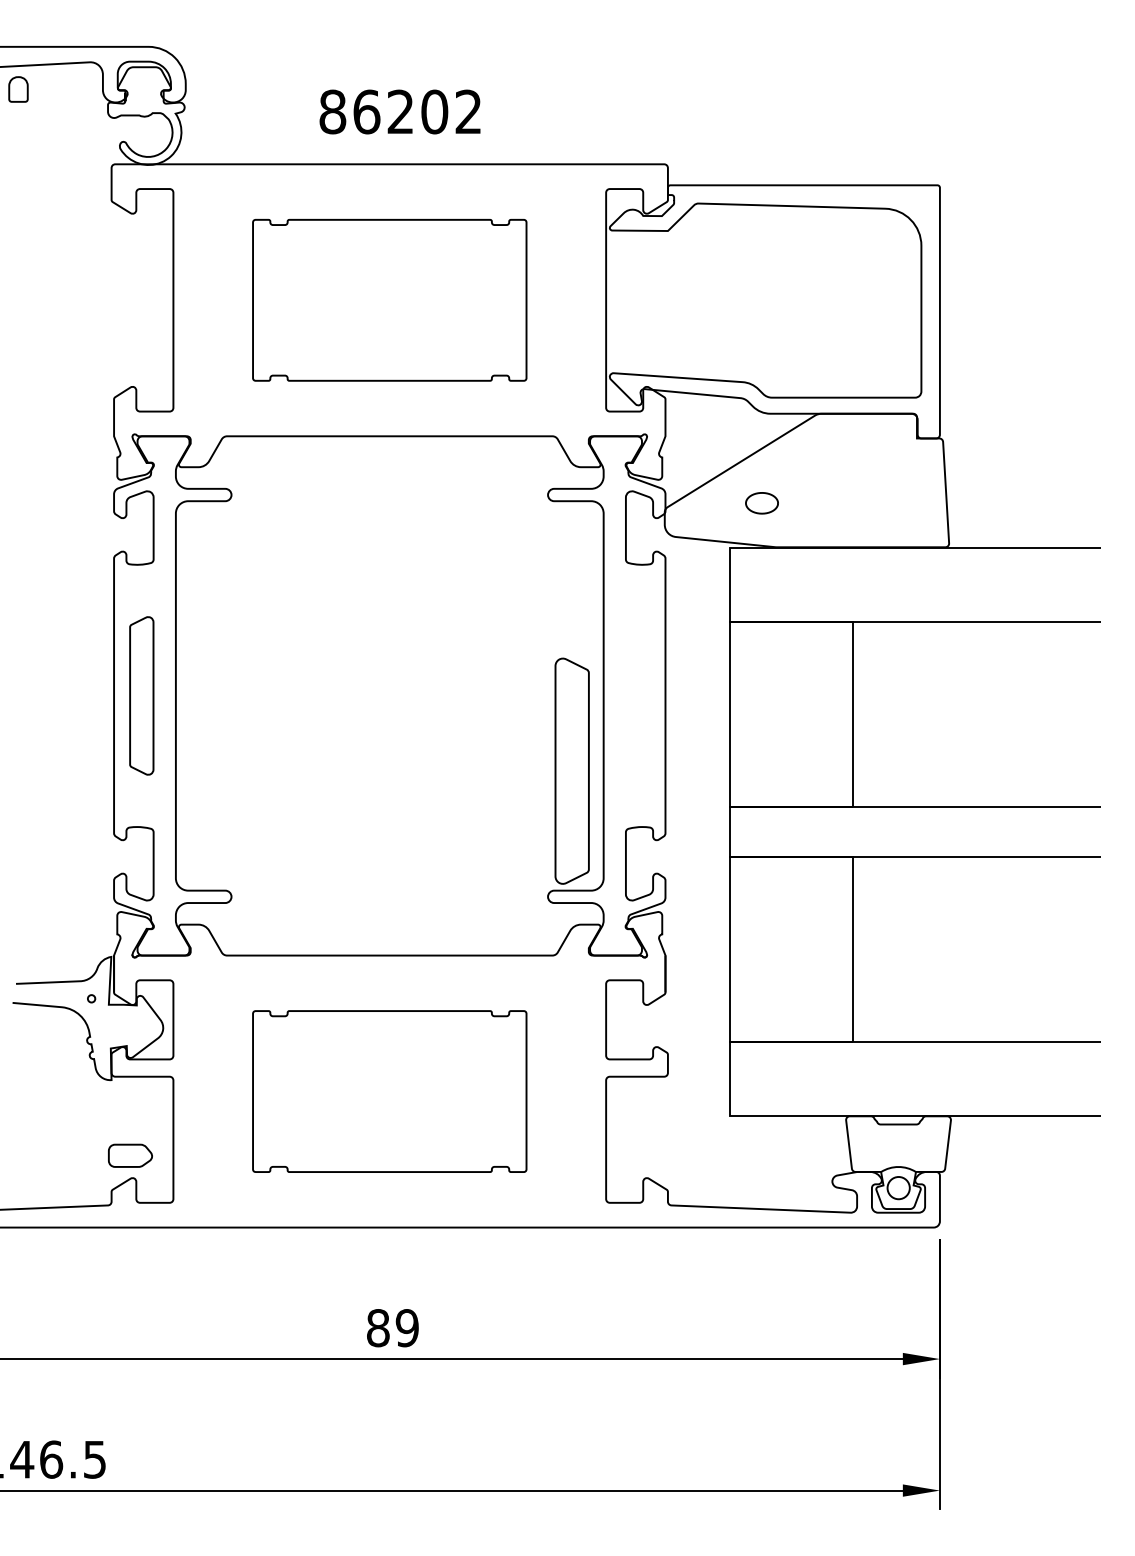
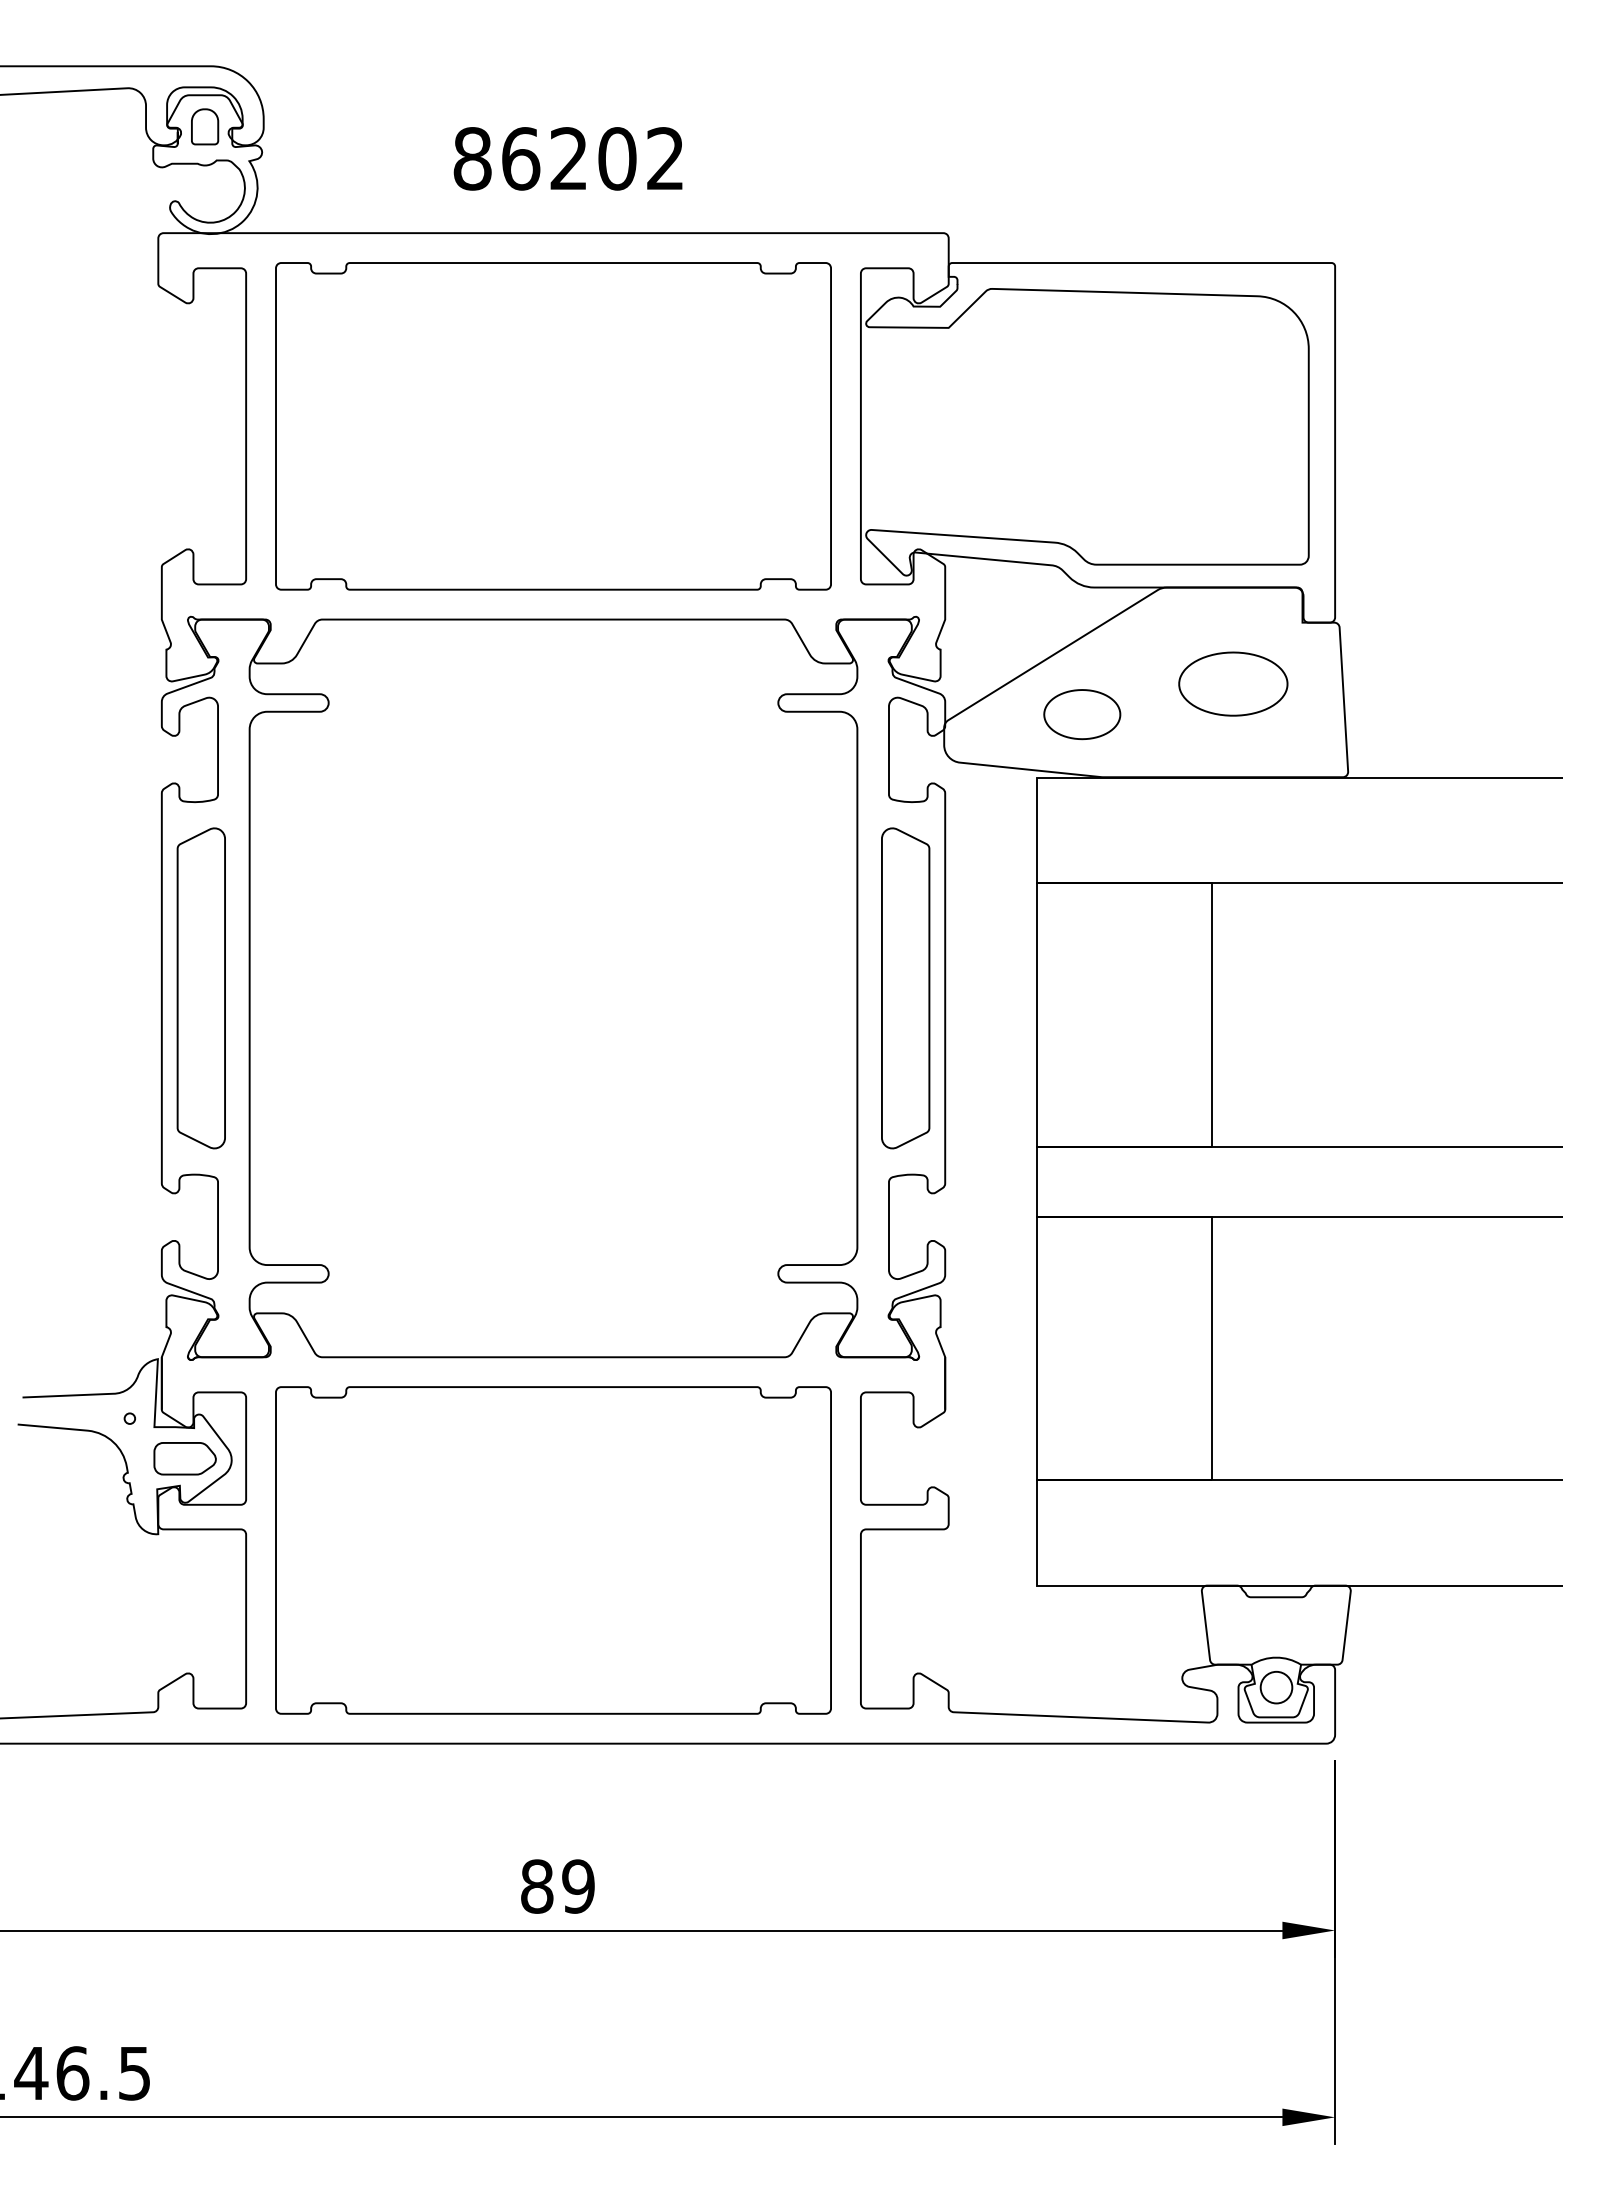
part: (18, 89) -> (205, 126), moved
part: (389, 300) -> (553, 426), size x1.43
part: (868, 481) -> (1233, 683), added
part: (762, 503) -> (1082, 714), size x1.67
part: (141, 695) -> (200, 988), size x1.43
part: (572, 771) -> (905, 988), moved
part: (389, 1091) -> (553, 1550), size x1.43
part: (130, 1155) -> (184, 1458), moved

